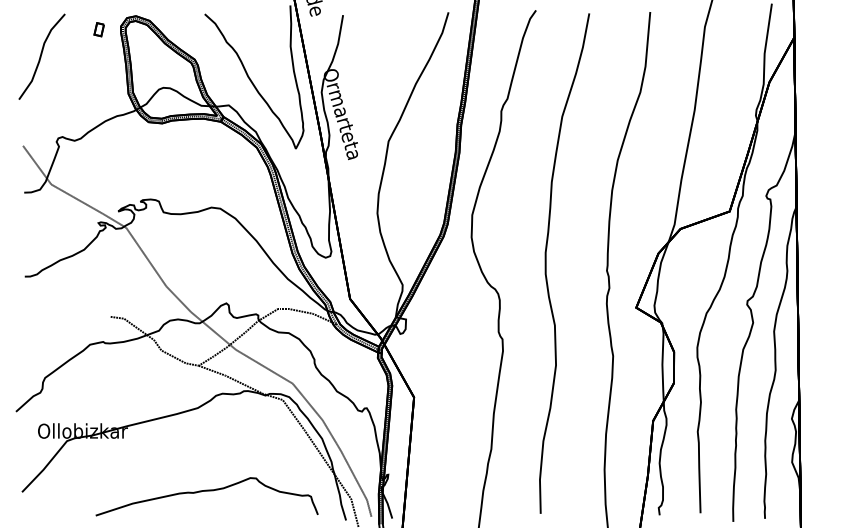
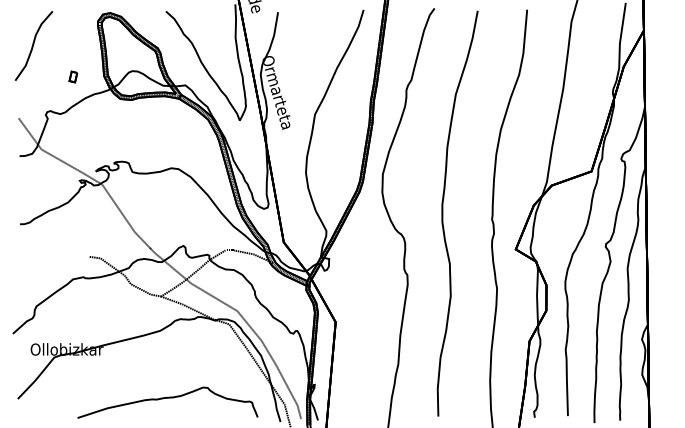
part: (99, 29) -> (73, 76), moved

